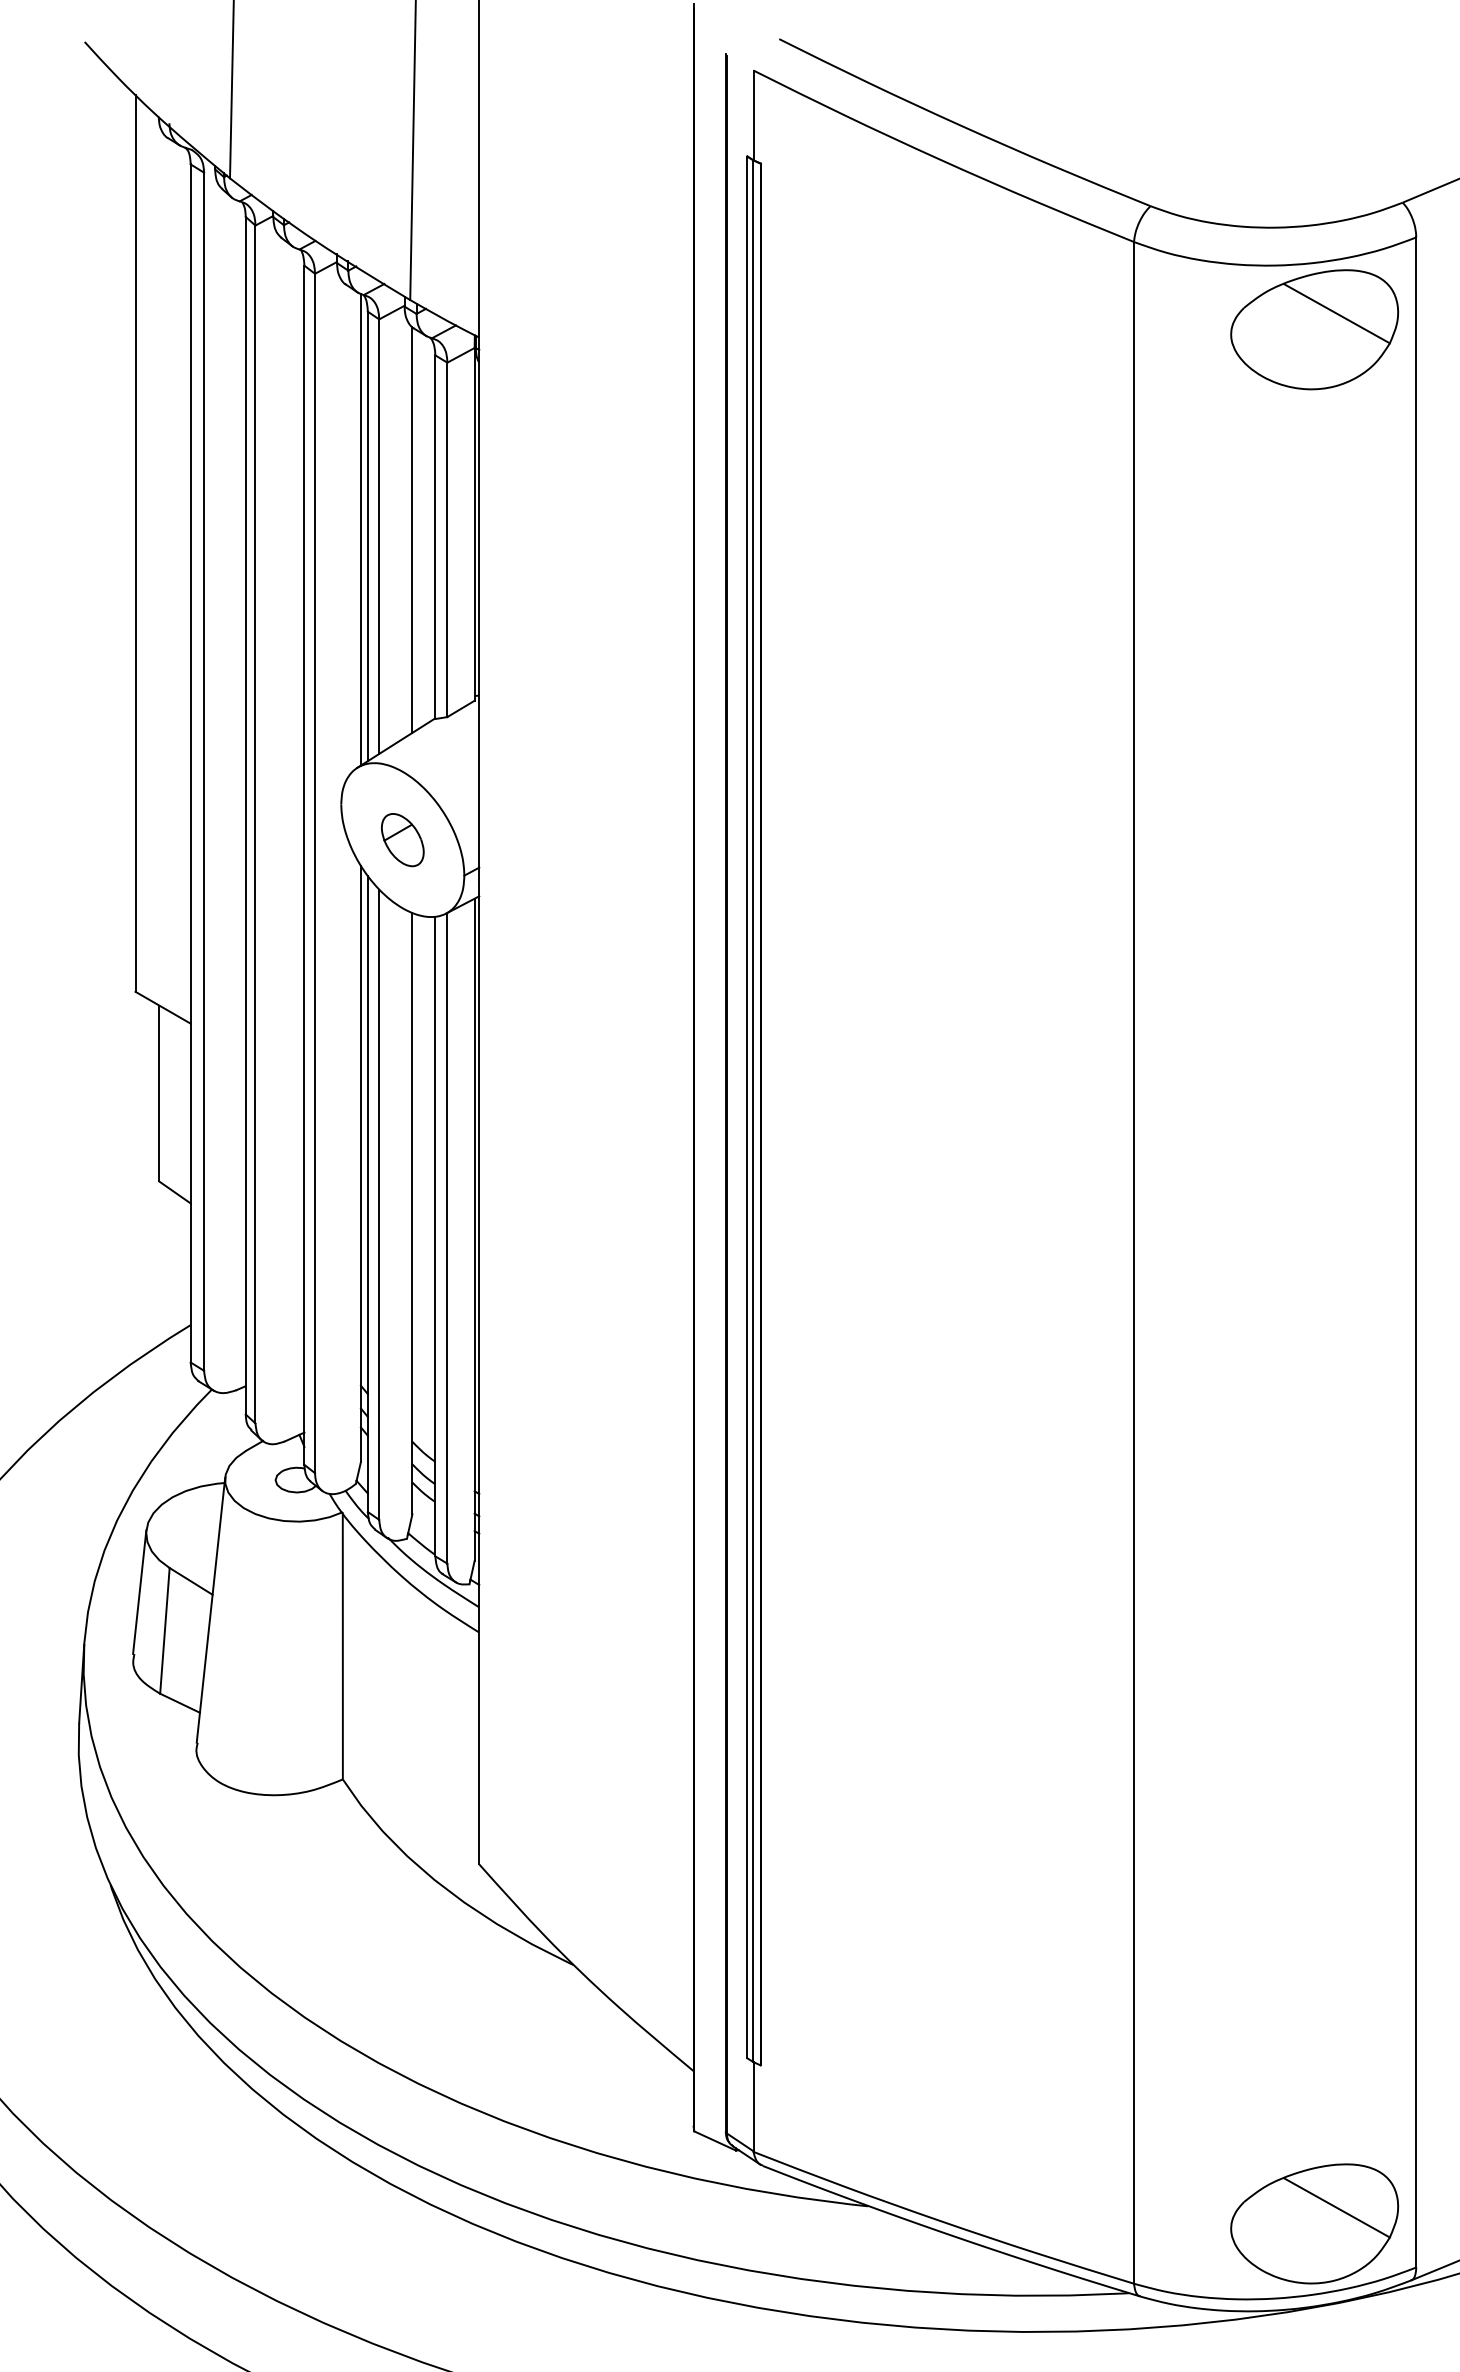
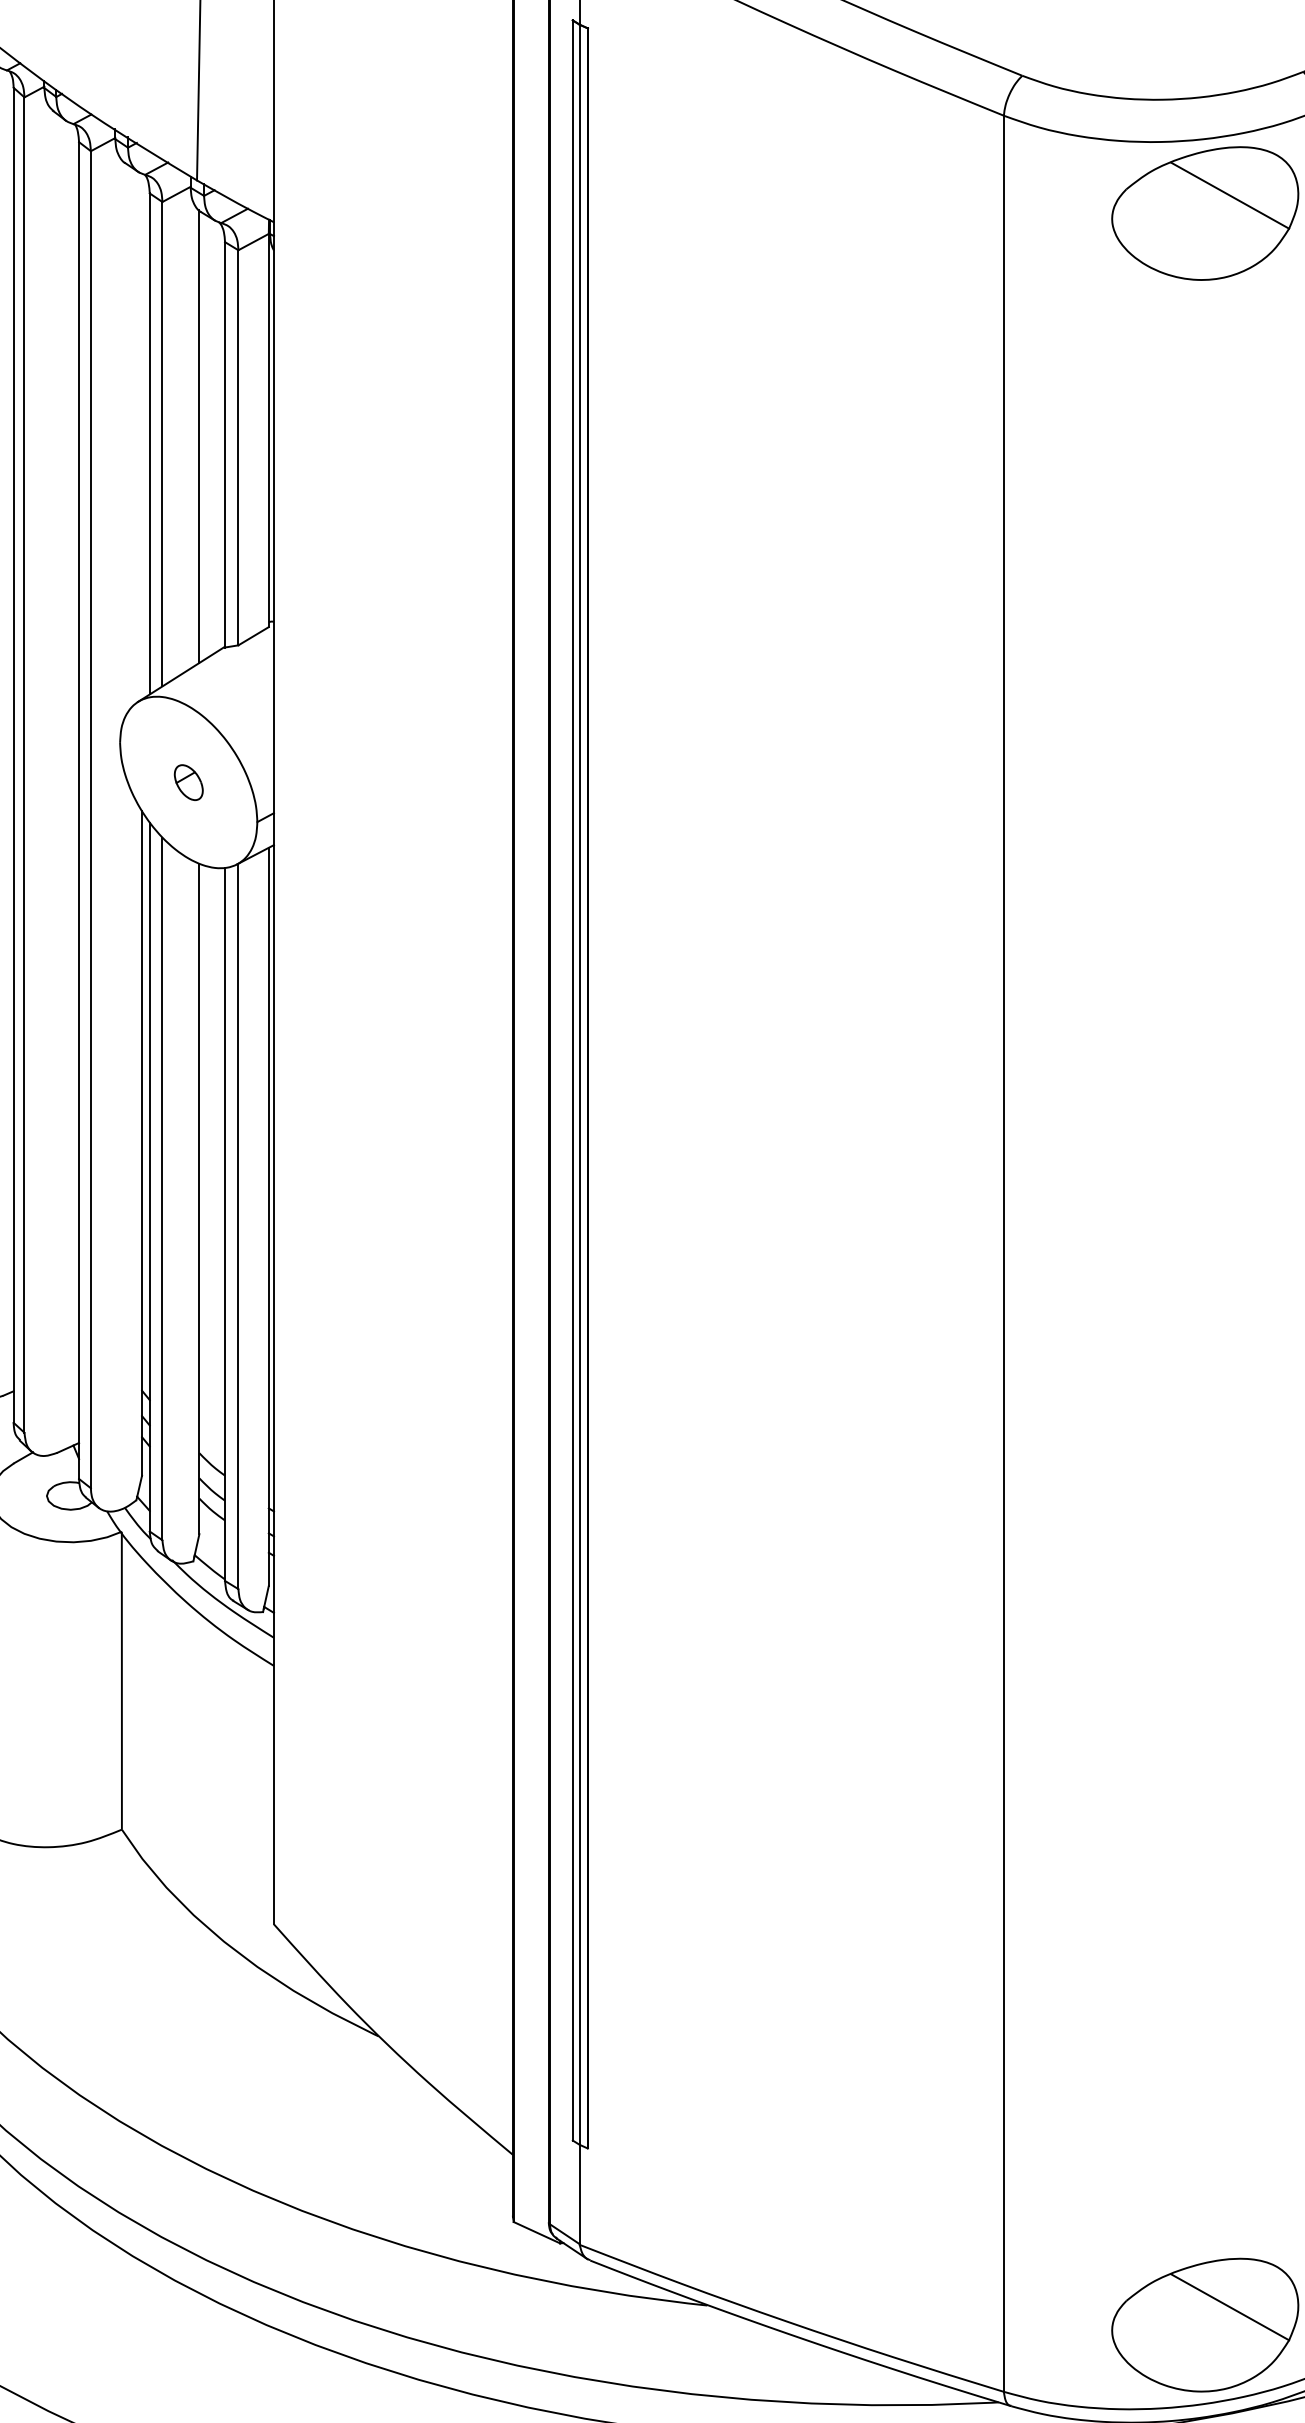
line: (360, 529) -> (141, 436), removed
part: (402, 840) -> (188, 782), size x0.6

